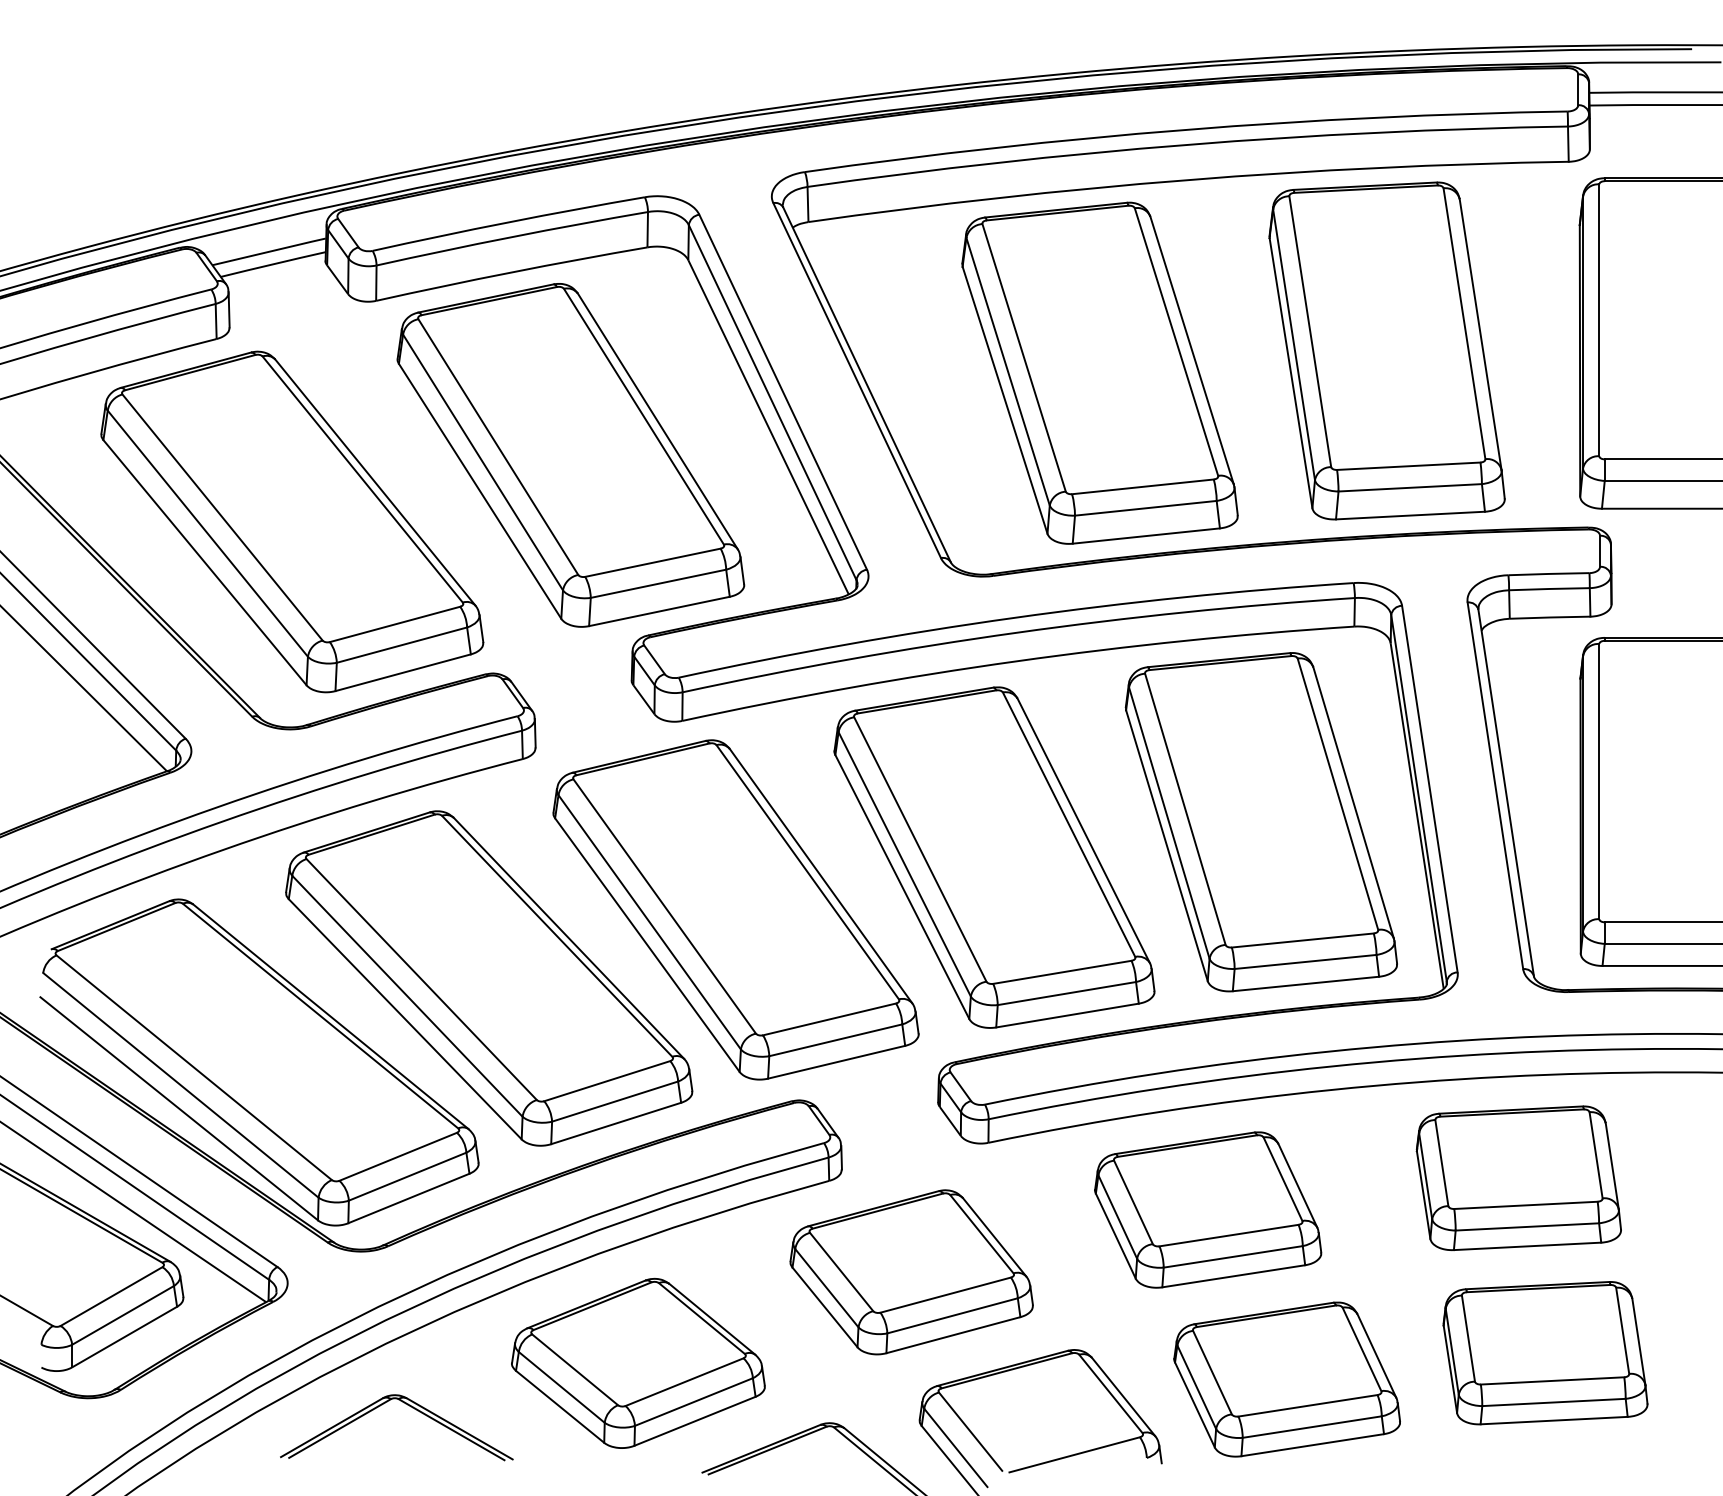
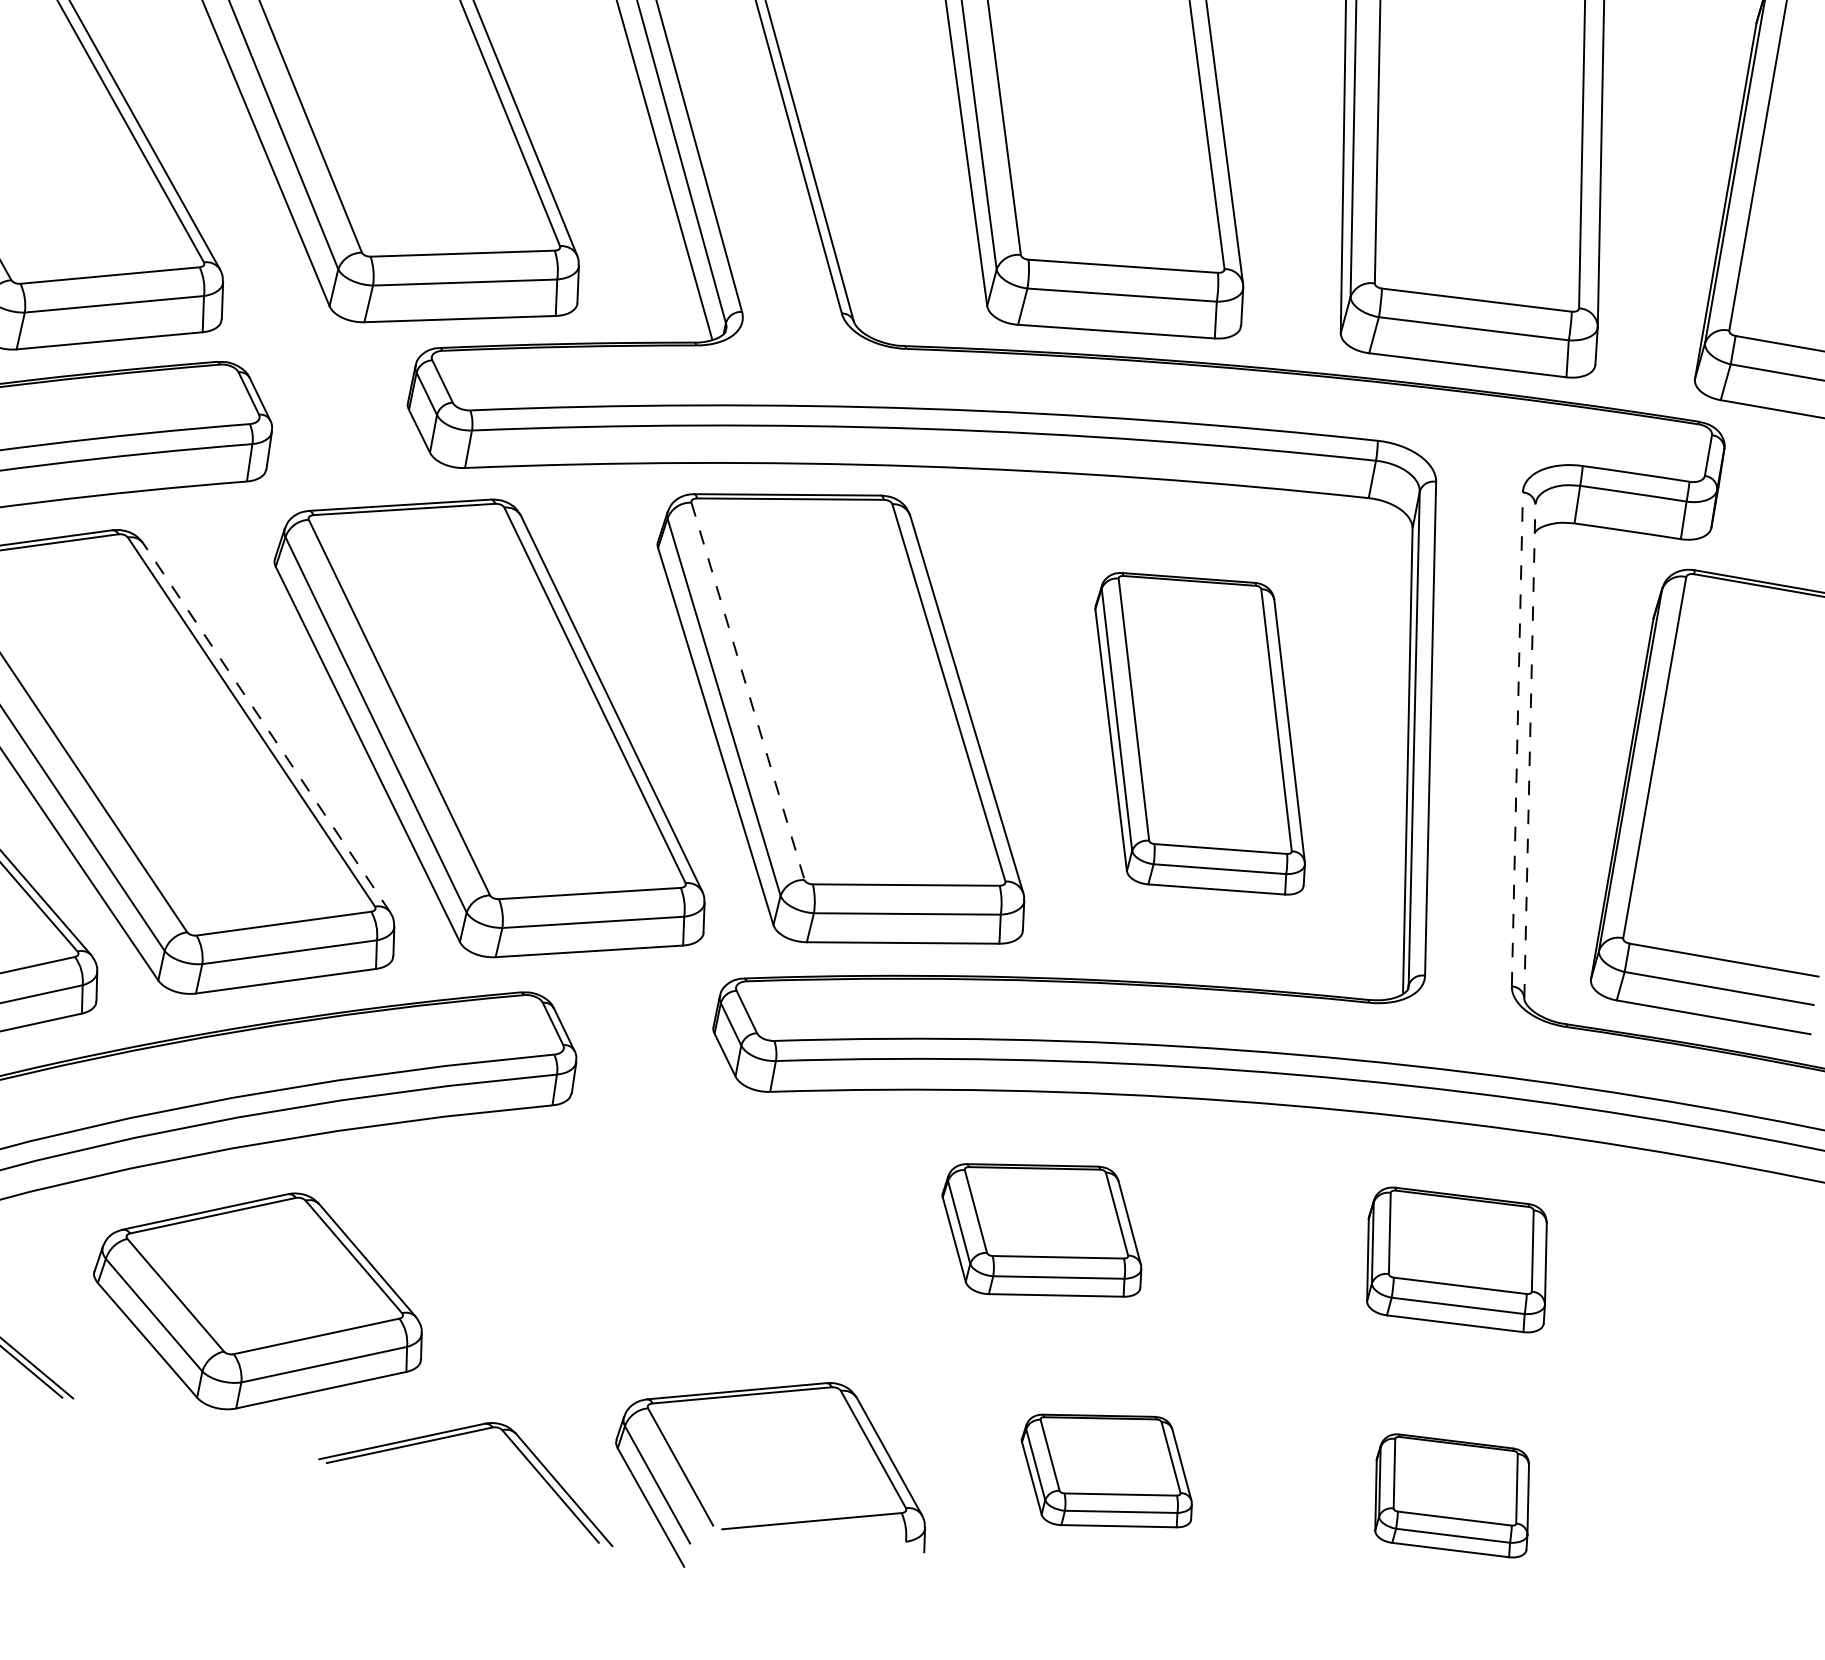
line: (1495, 785) -> (1517, 739), solid -> dashed
line: (1506, 792) -> (1530, 750), solid -> dashed
part: (1260, 822) -> (1200, 733), size x0.7
line: (920, 849) -> (748, 691), solid -> dashed
line: (569, 938) -> (267, 727), solid -> dashed
part: (1518, 1177) -> (1457, 1258), size x0.7
part: (1208, 1209) -> (1043, 1229), size x0.7
part: (911, 1272) -> (639, 1244), removed
part: (1545, 1353) -> (1453, 1496), size x0.6
part: (1286, 1379) -> (1107, 1470), size x0.6

